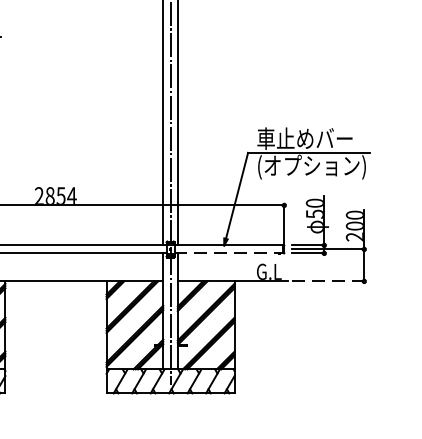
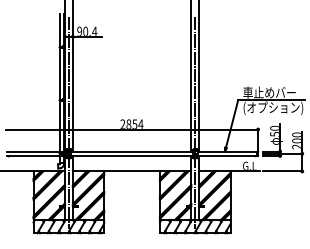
line: (228, 254) -> (227, 156), dashed -> solid
line: (328, 281) -> (282, 171), dashed -> solid

